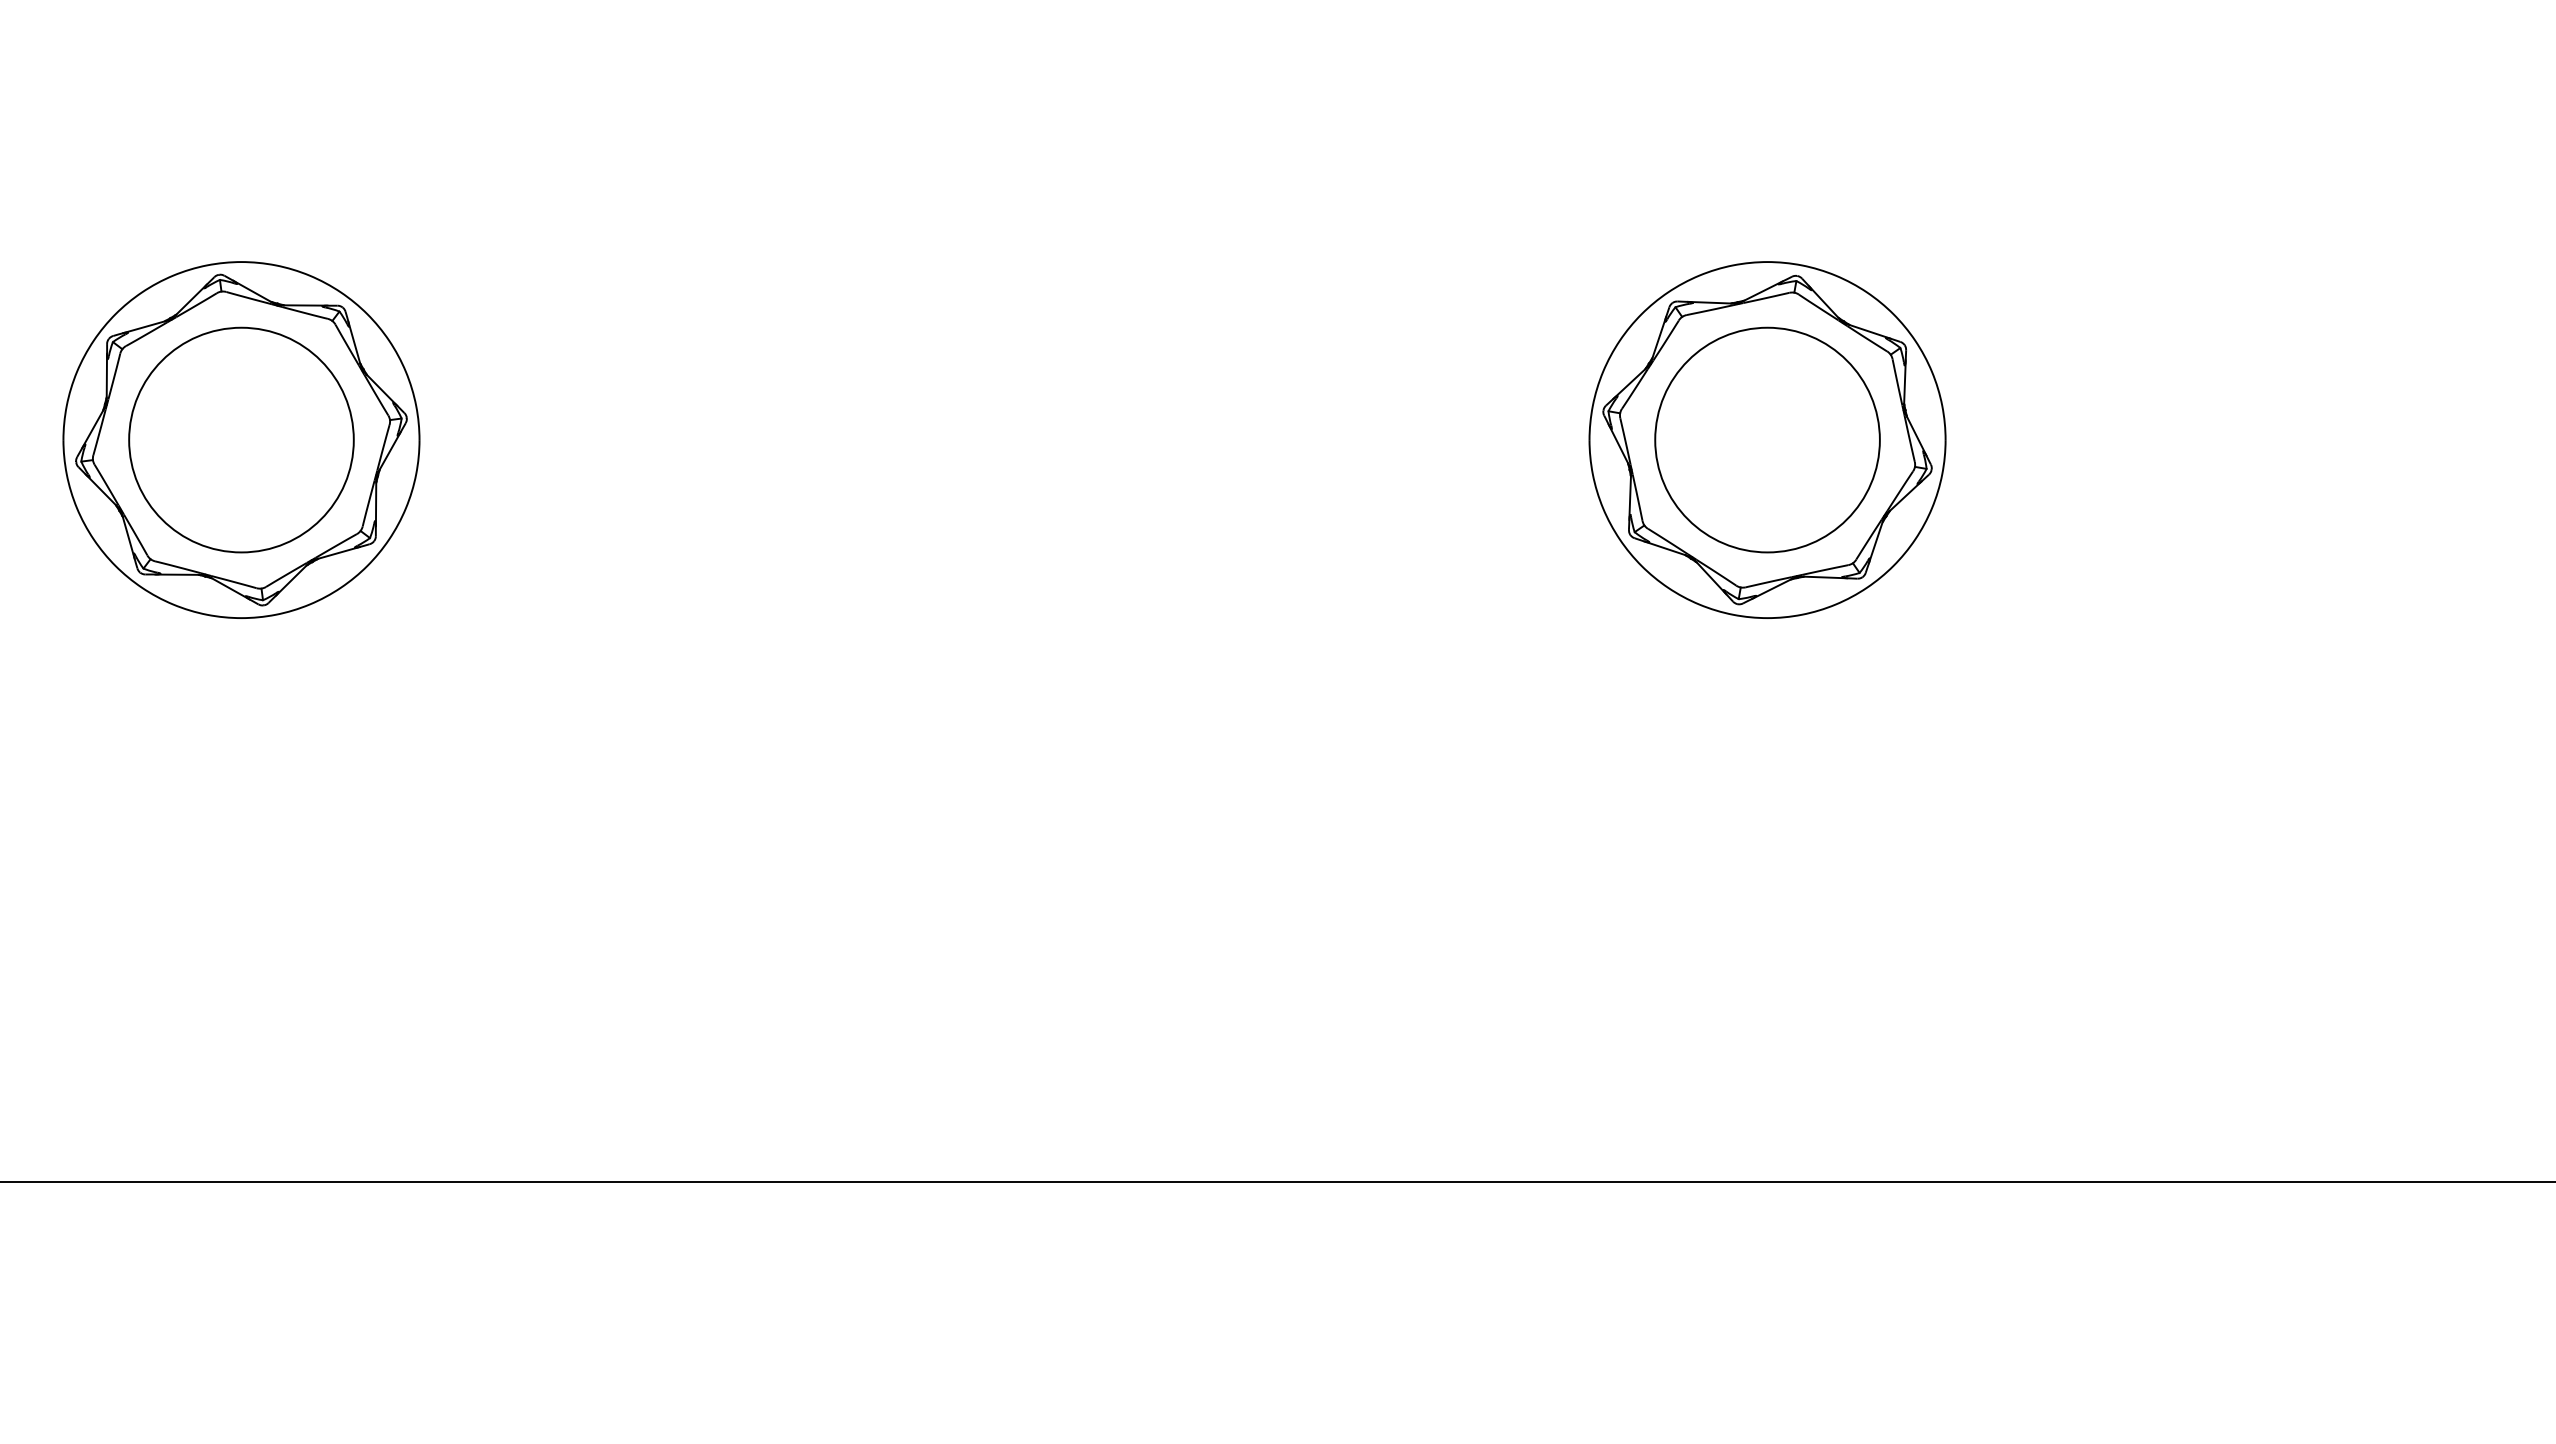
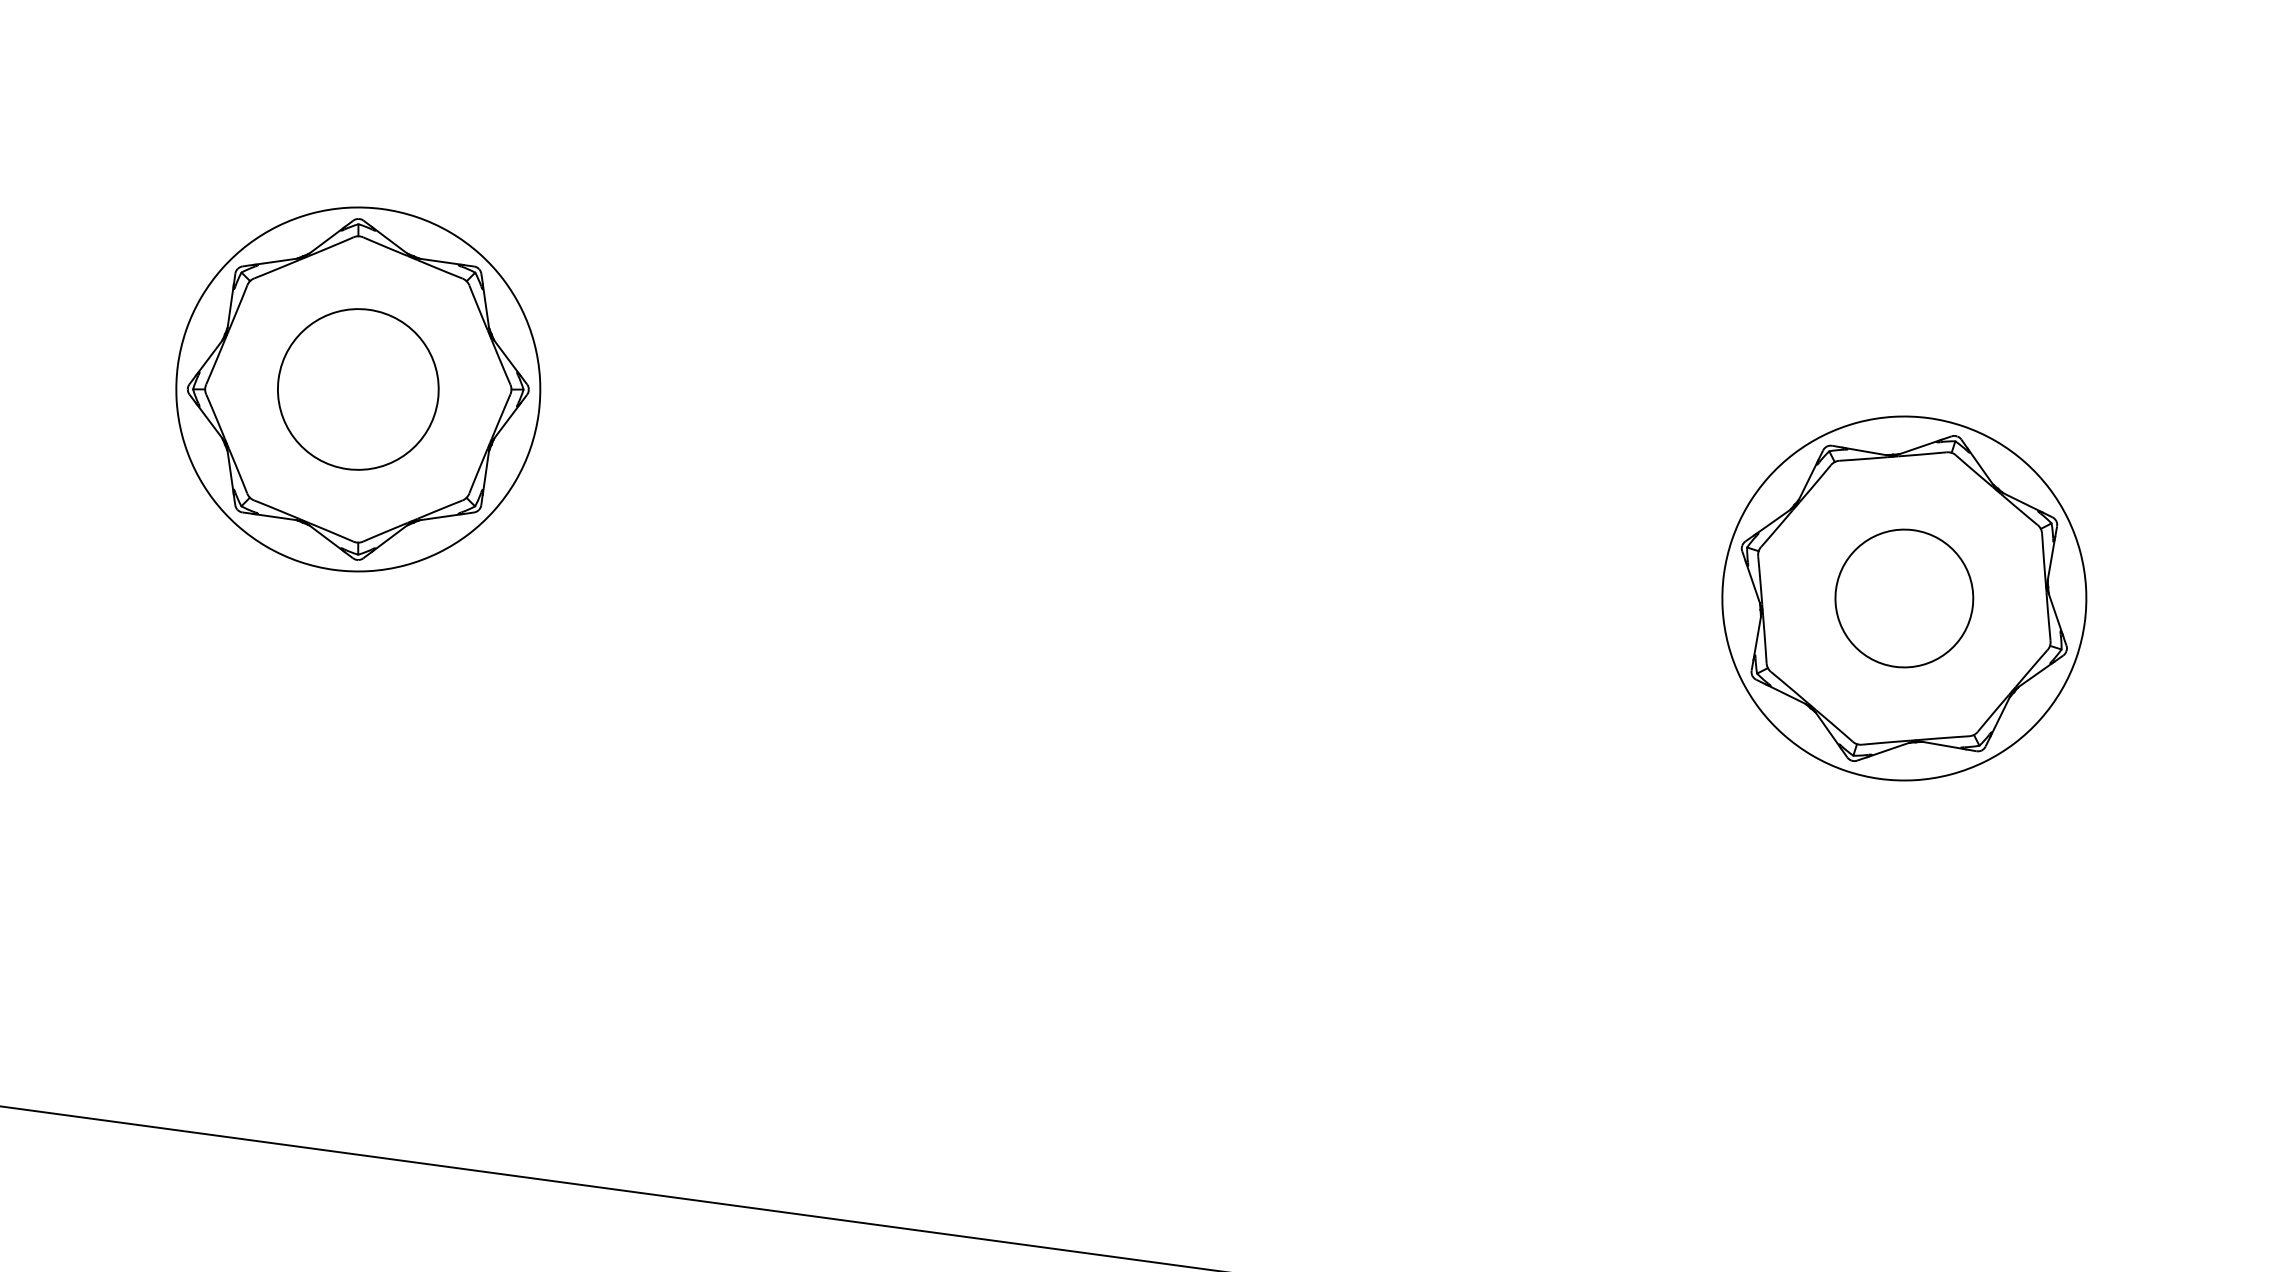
circle: (241, 439) -> (358, 388), size x0.7
circle: (1767, 439) -> (1904, 597), size x0.6

